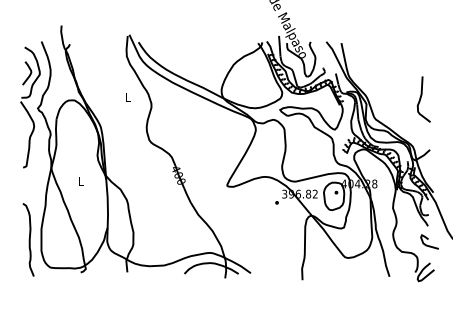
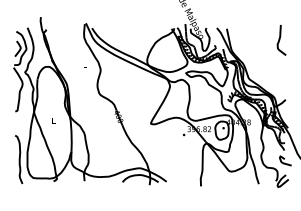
curve: (422, 99) -> (280, 40), moved

